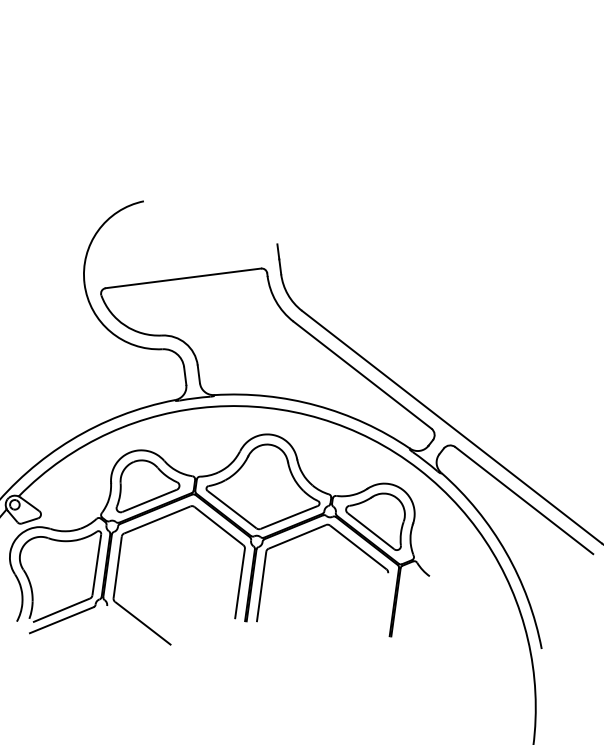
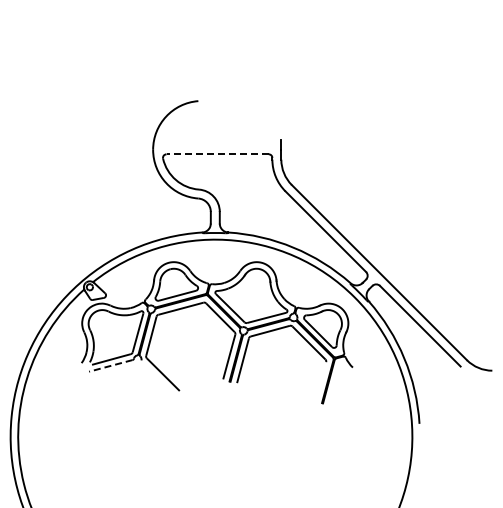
line: (183, 278) -> (217, 154), solid -> dashed
line: (61, 621) -> (110, 366), solid -> dashed

